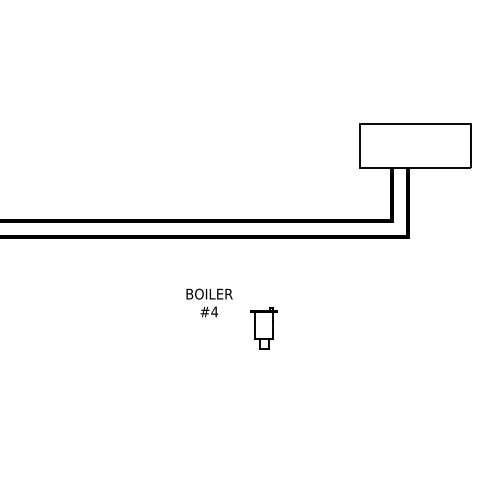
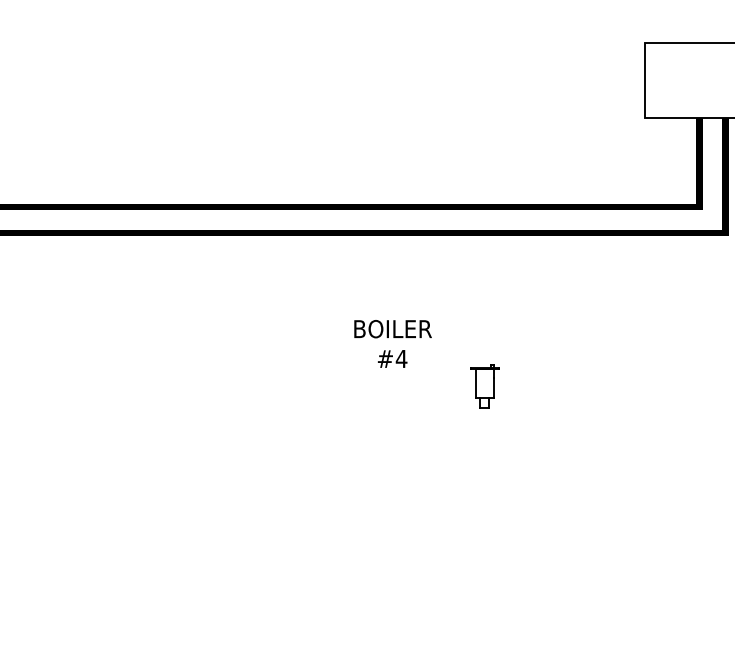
part: (264, 327) -> (485, 385), size x0.62

